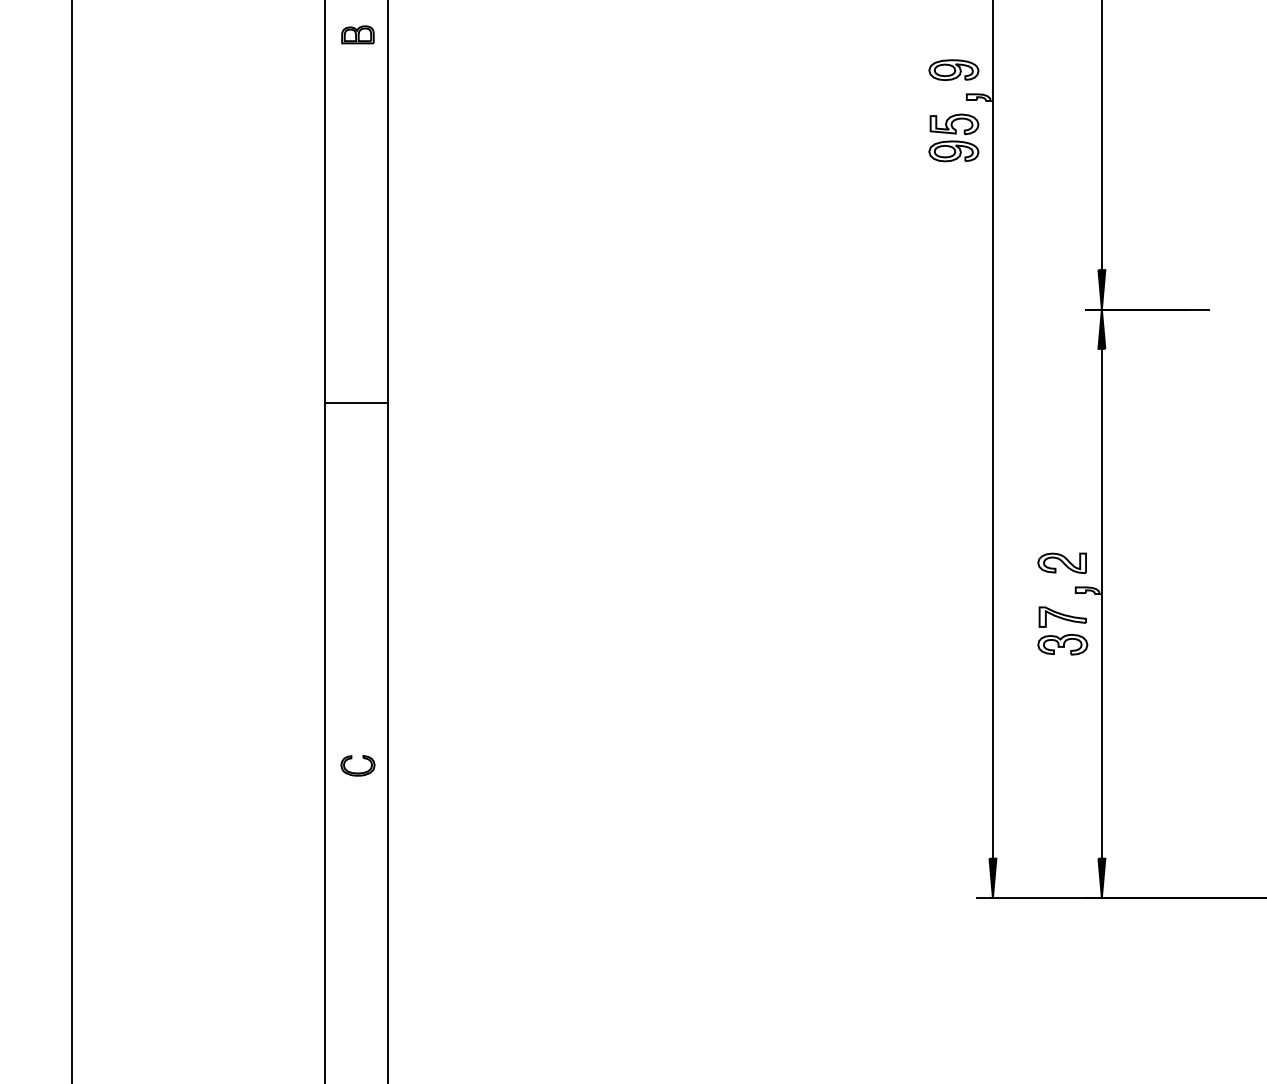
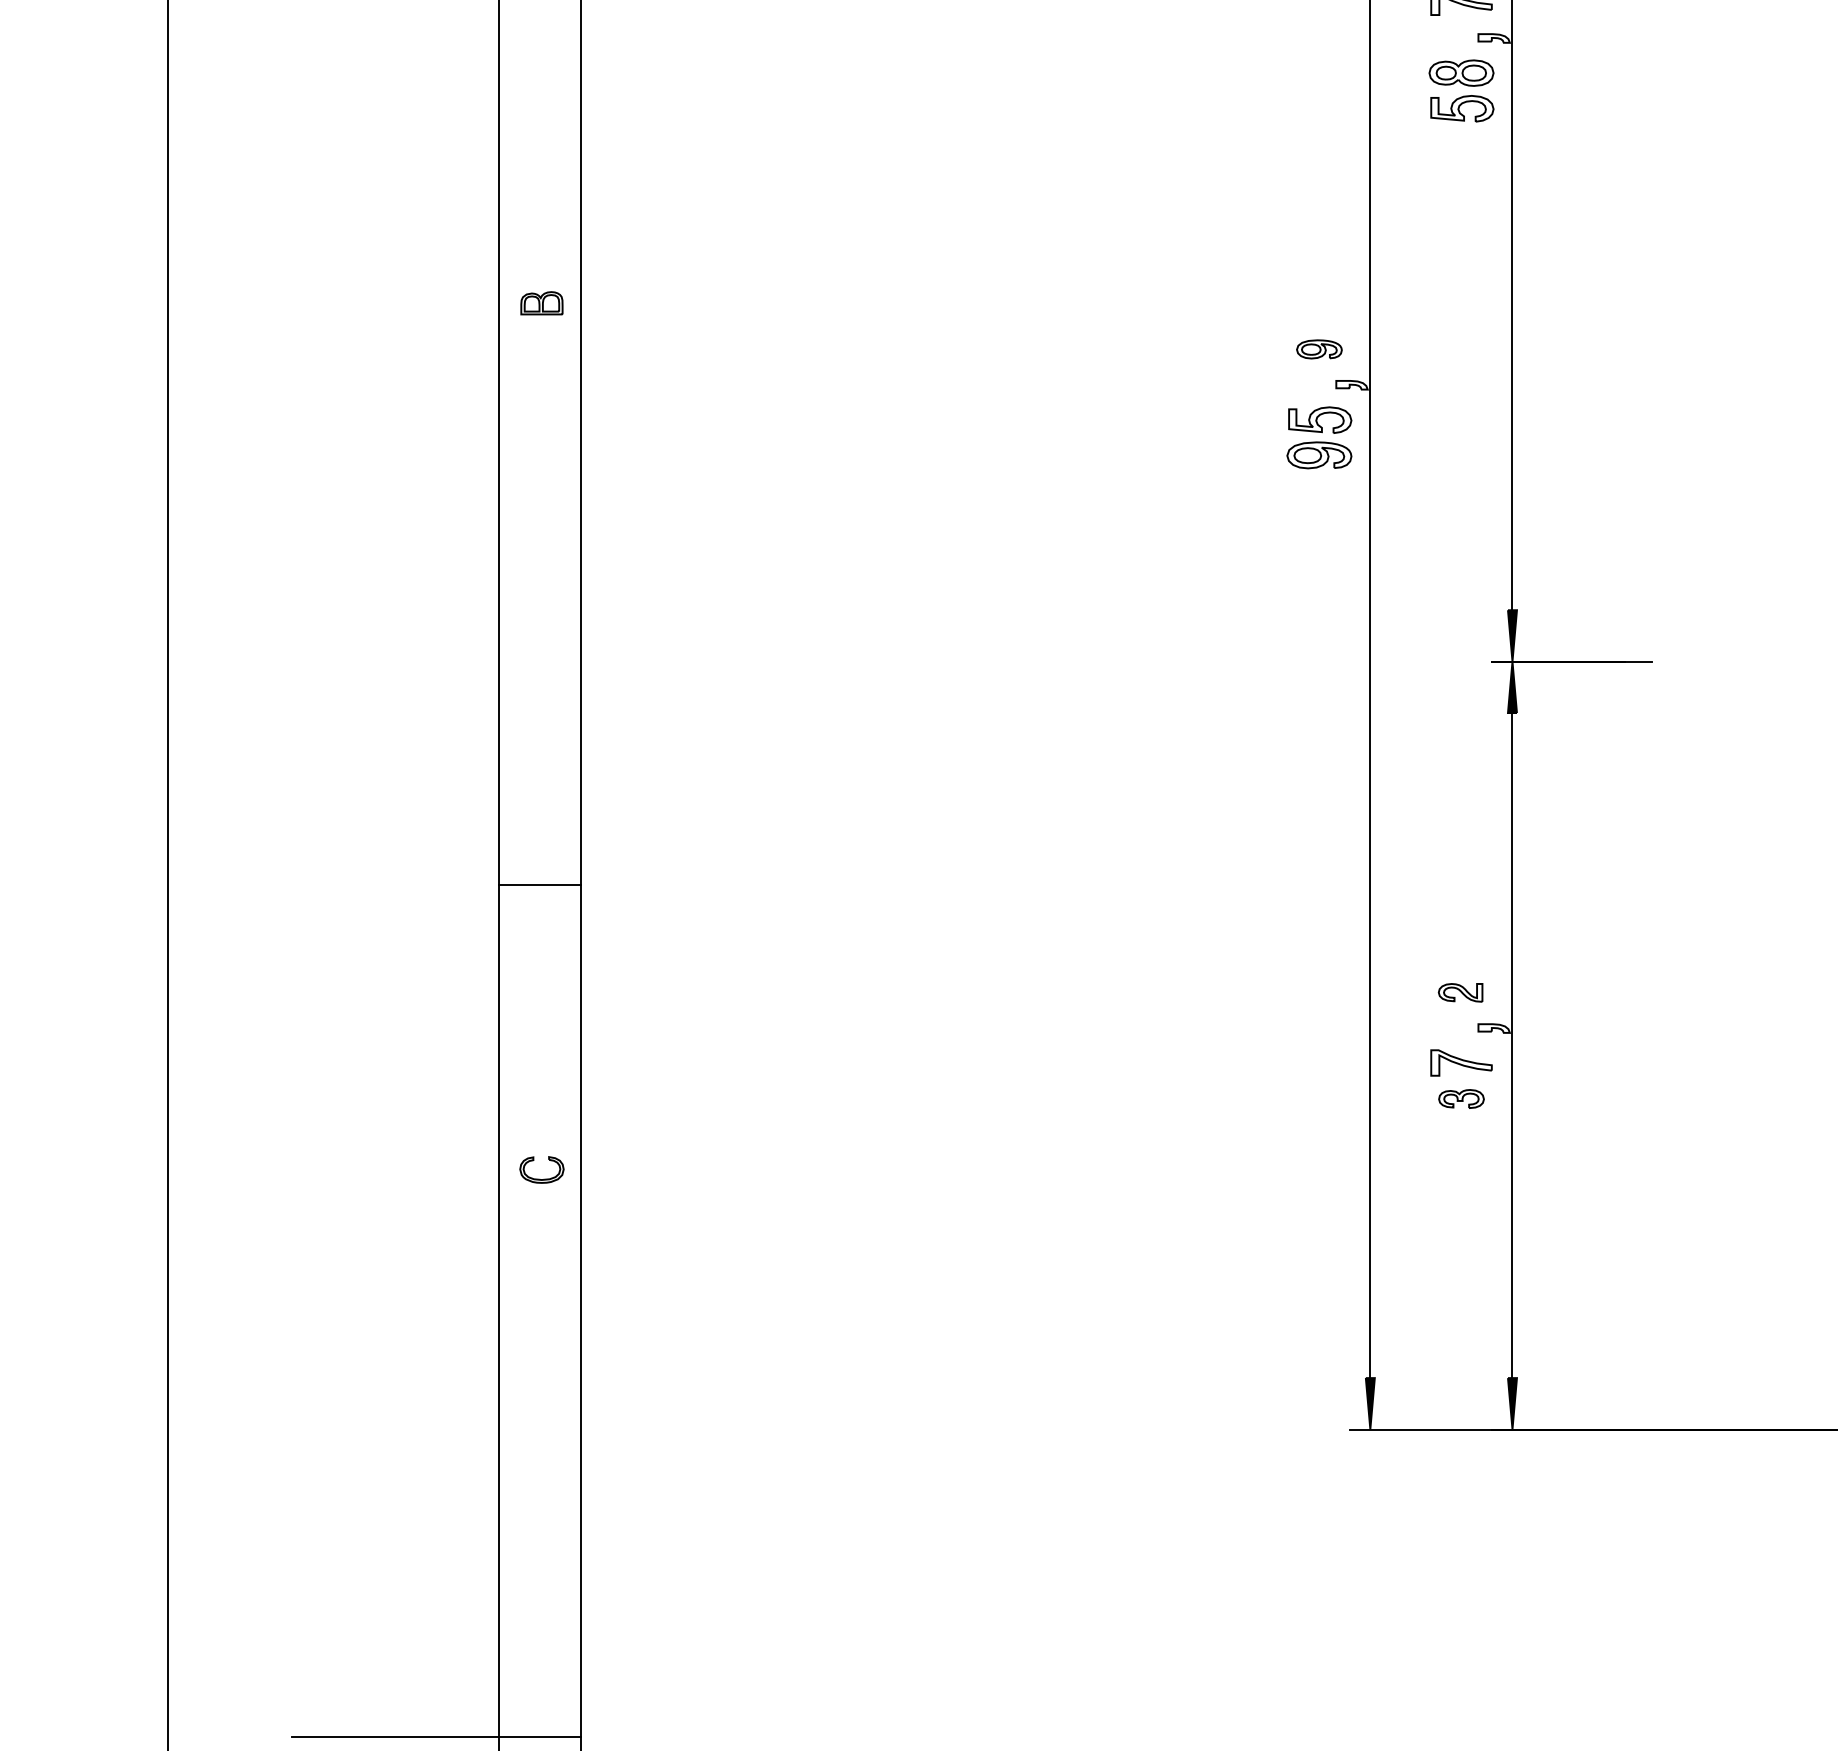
part: (953, 70) -> (1319, 349), size x0.7
line: (356, 402) -> (539, 884), moved
part: (1062, 563) -> (1460, 992), size x0.7
part: (1062, 644) -> (1461, 1098), size x0.7
part: (356, 772) -> (539, 1178), moved

